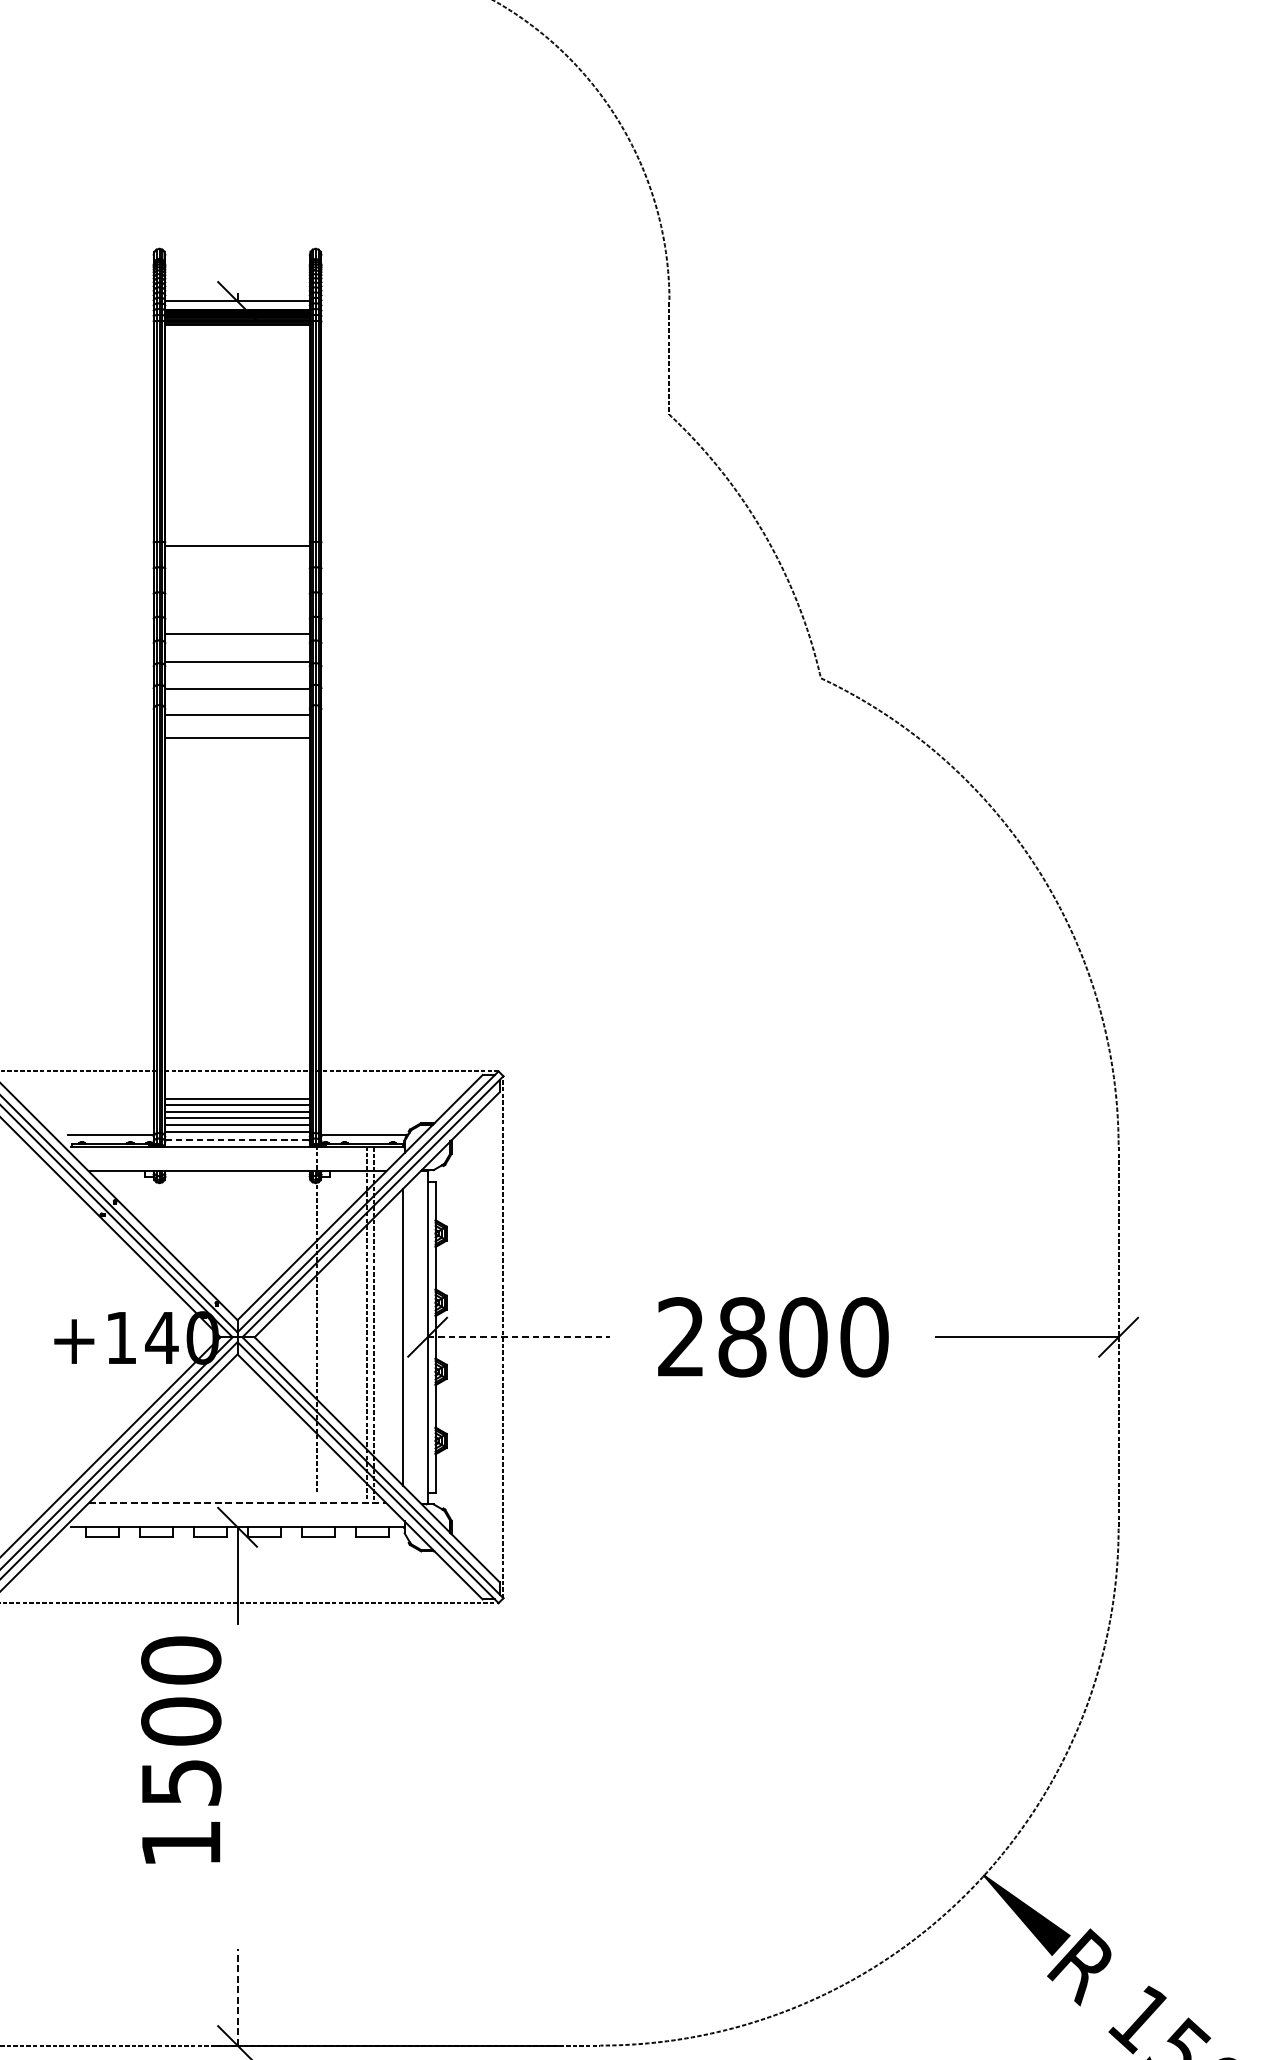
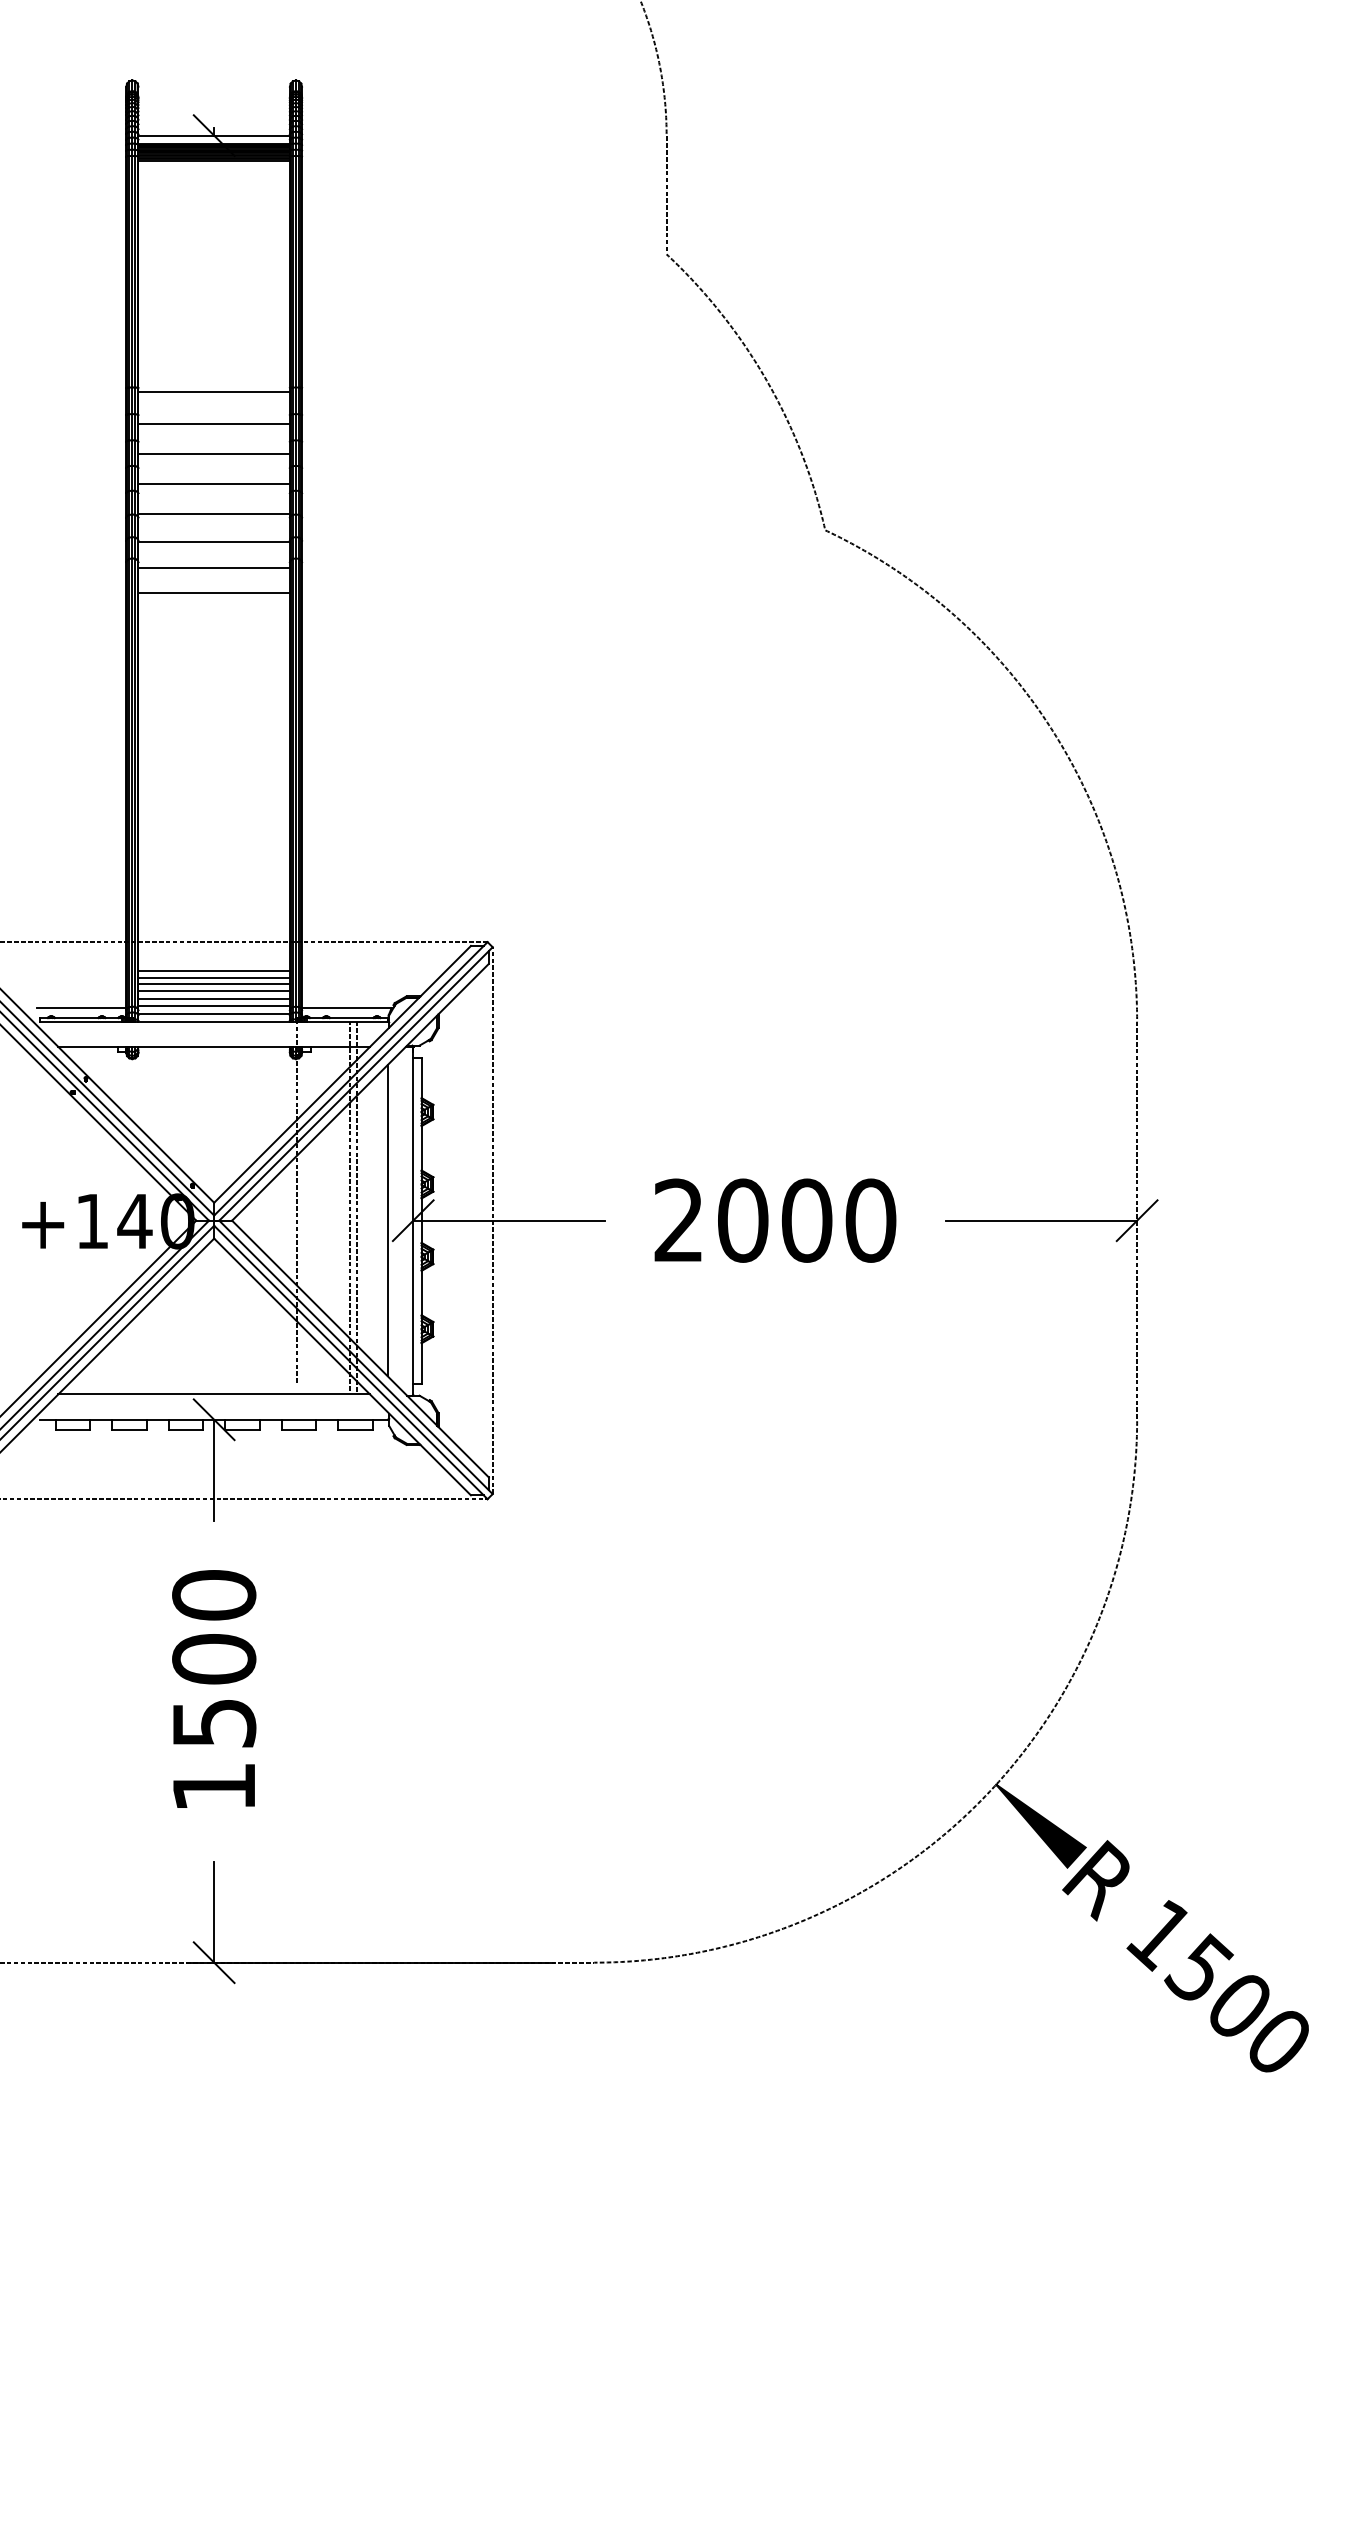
line: (236, 576) -> (213, 423), added
line: (236, 605) -> (213, 454), added
line: (237, 1139) -> (214, 1013), dashed -> solid
line: (519, 1337) -> (509, 1220), dashed -> solid
text: (742, 1337) -> (743, 1220), 2800 -> 2000
line: (237, 1503) -> (214, 1394), dashed -> solid
text: (181, 1749) -> (214, 1688), moved
line: (237, 1997) -> (214, 1912), dashed -> solid

